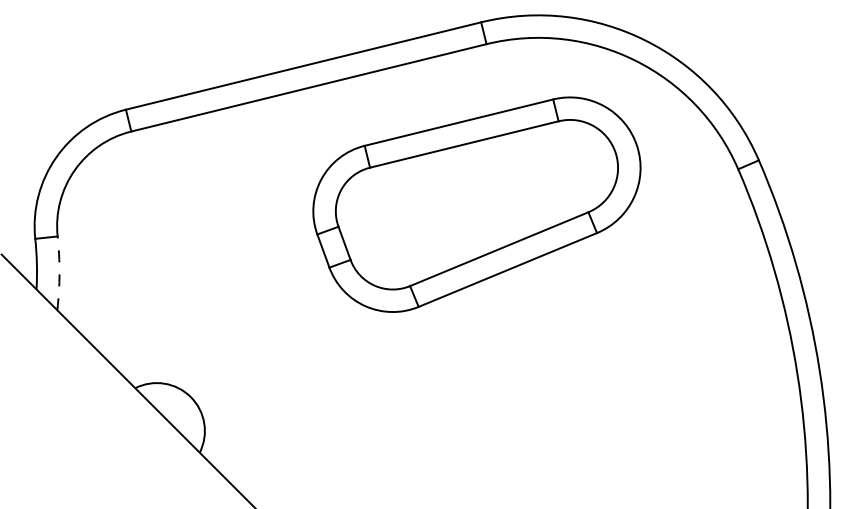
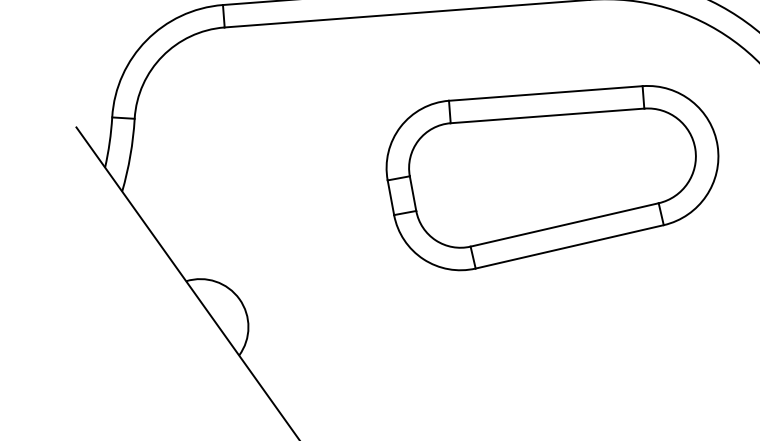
part: (476, 204) -> (549, 177), moved
arc: (59, 273) -> (130, 155), dashed -> solid

